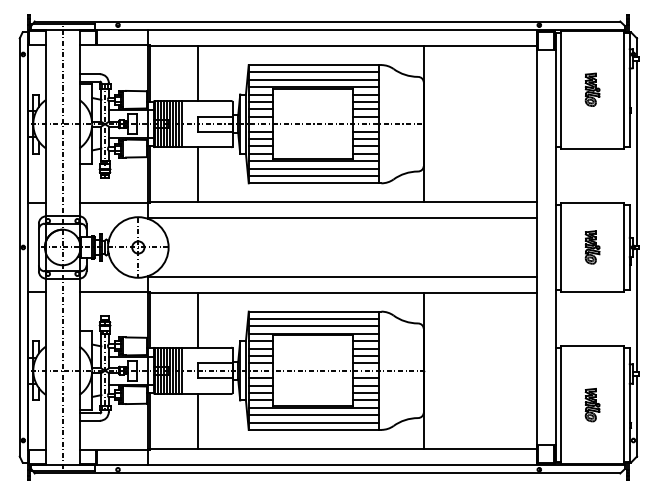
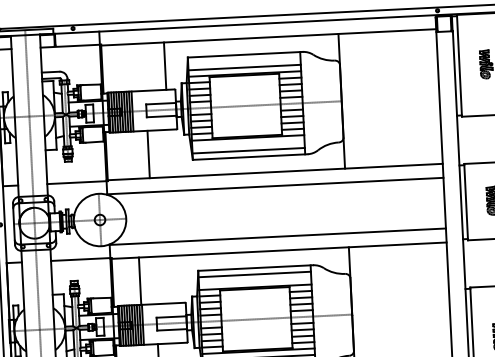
line: (313, 72) -> (244, 61), removed
line: (198, 73) -> (165, 65), moved
line: (313, 168) -> (248, 144), removed
line: (198, 319) -> (140, 280), moved
line: (313, 326) -> (254, 280), removed

